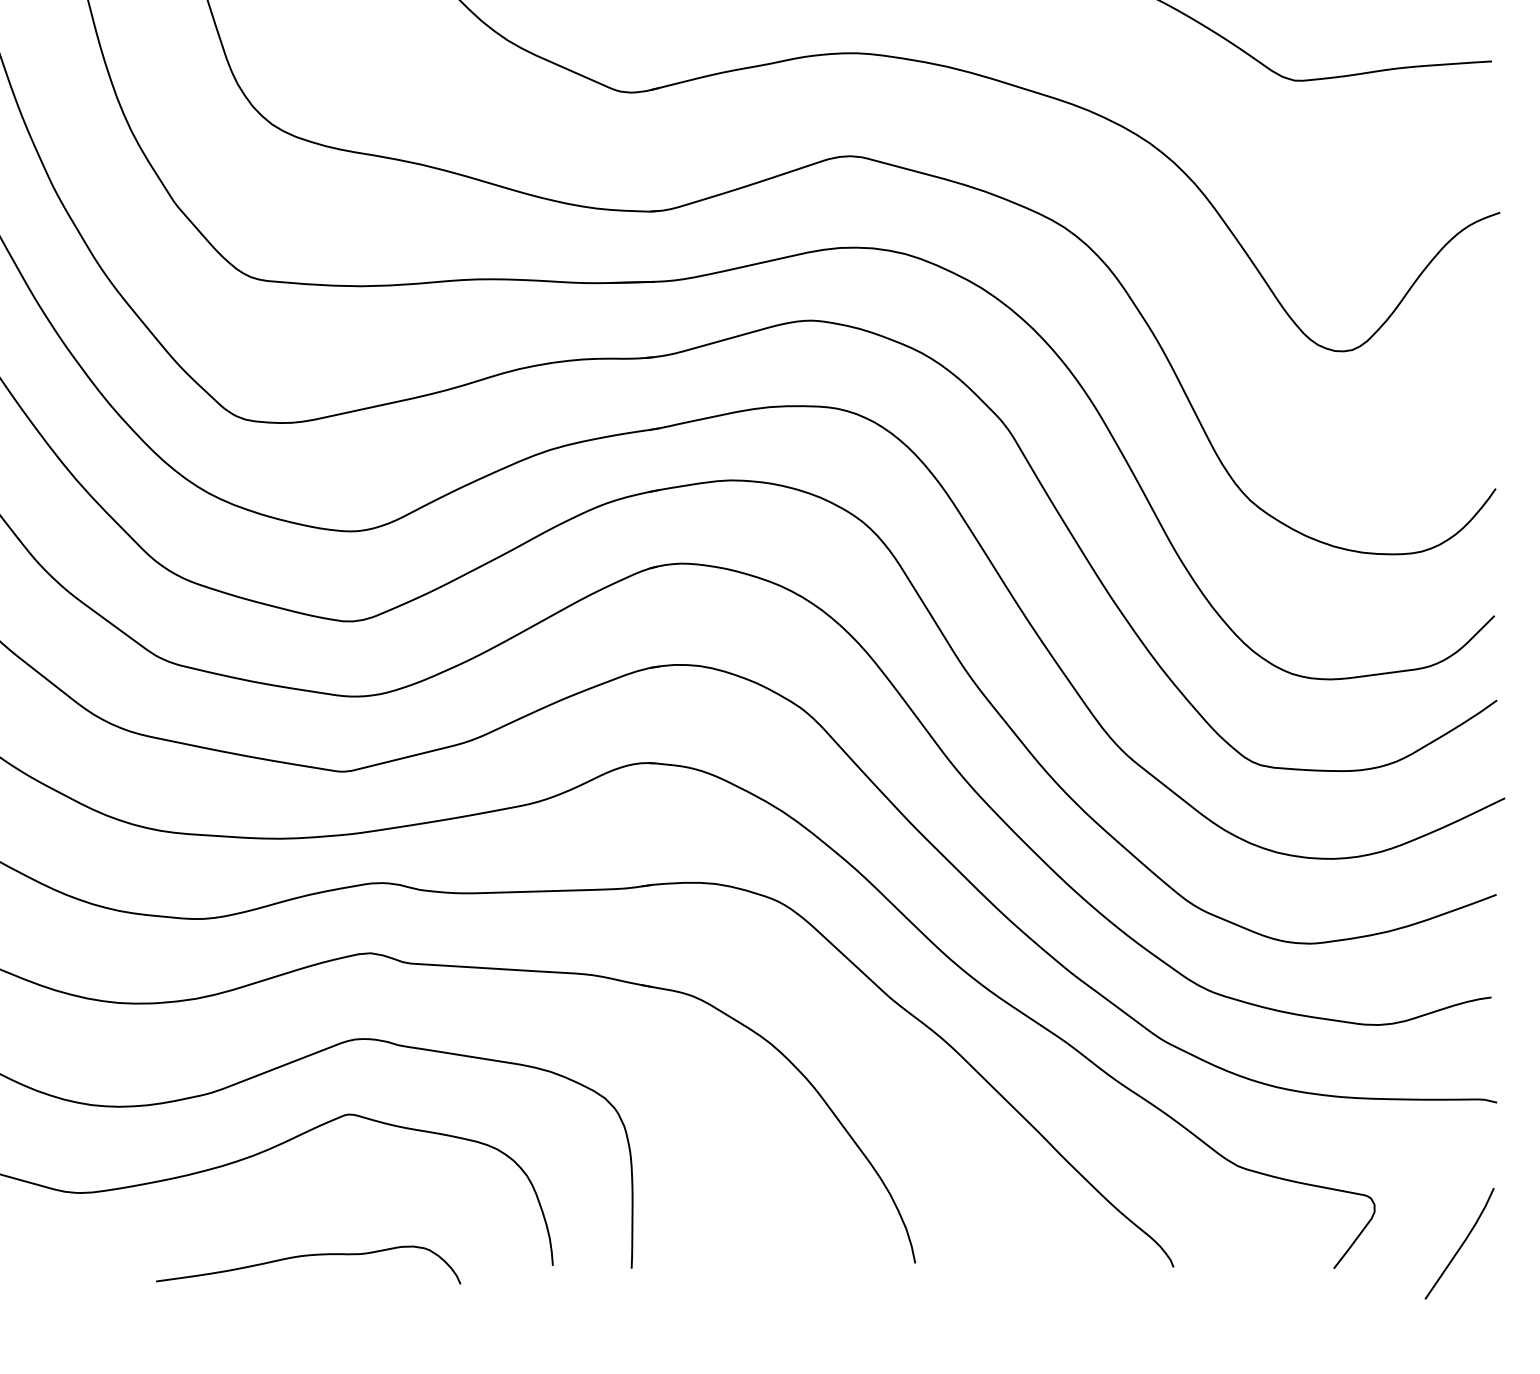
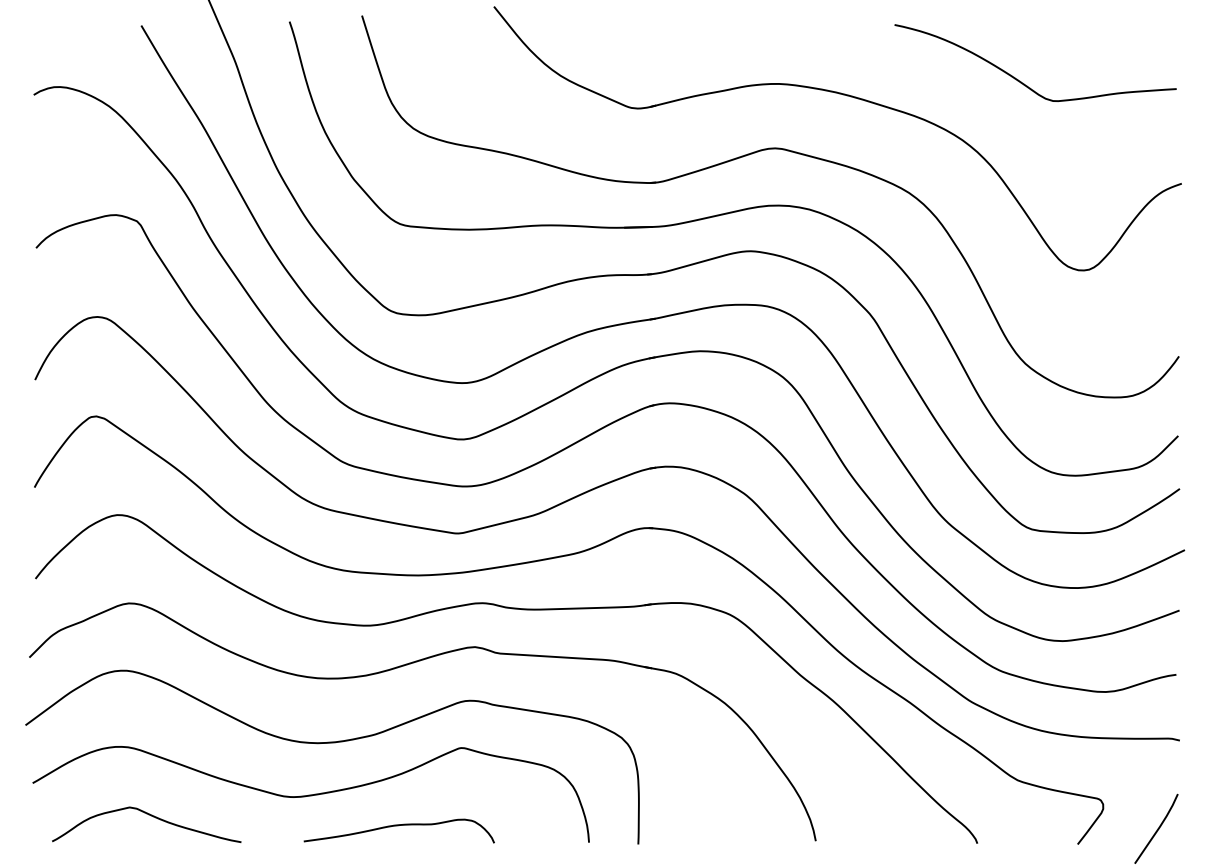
curve: (307, 1257) -> (398, 826), moved

